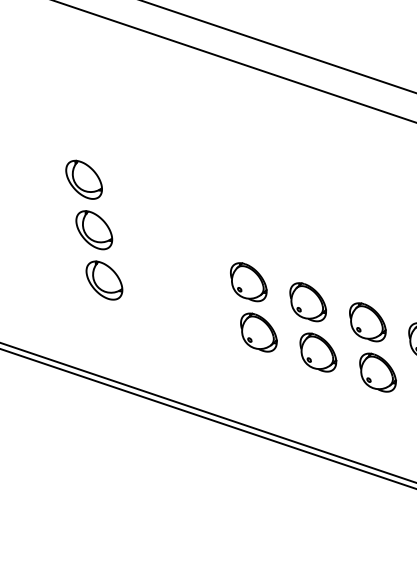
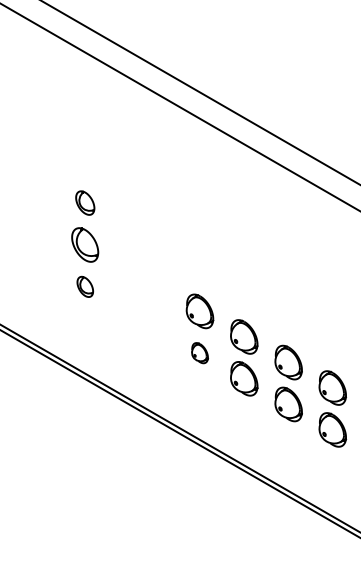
part: (84, 179) -> (85, 202), size x0.7
part: (104, 280) -> (85, 286), size x0.6
part: (257, 331) -> (199, 352), size x0.6

